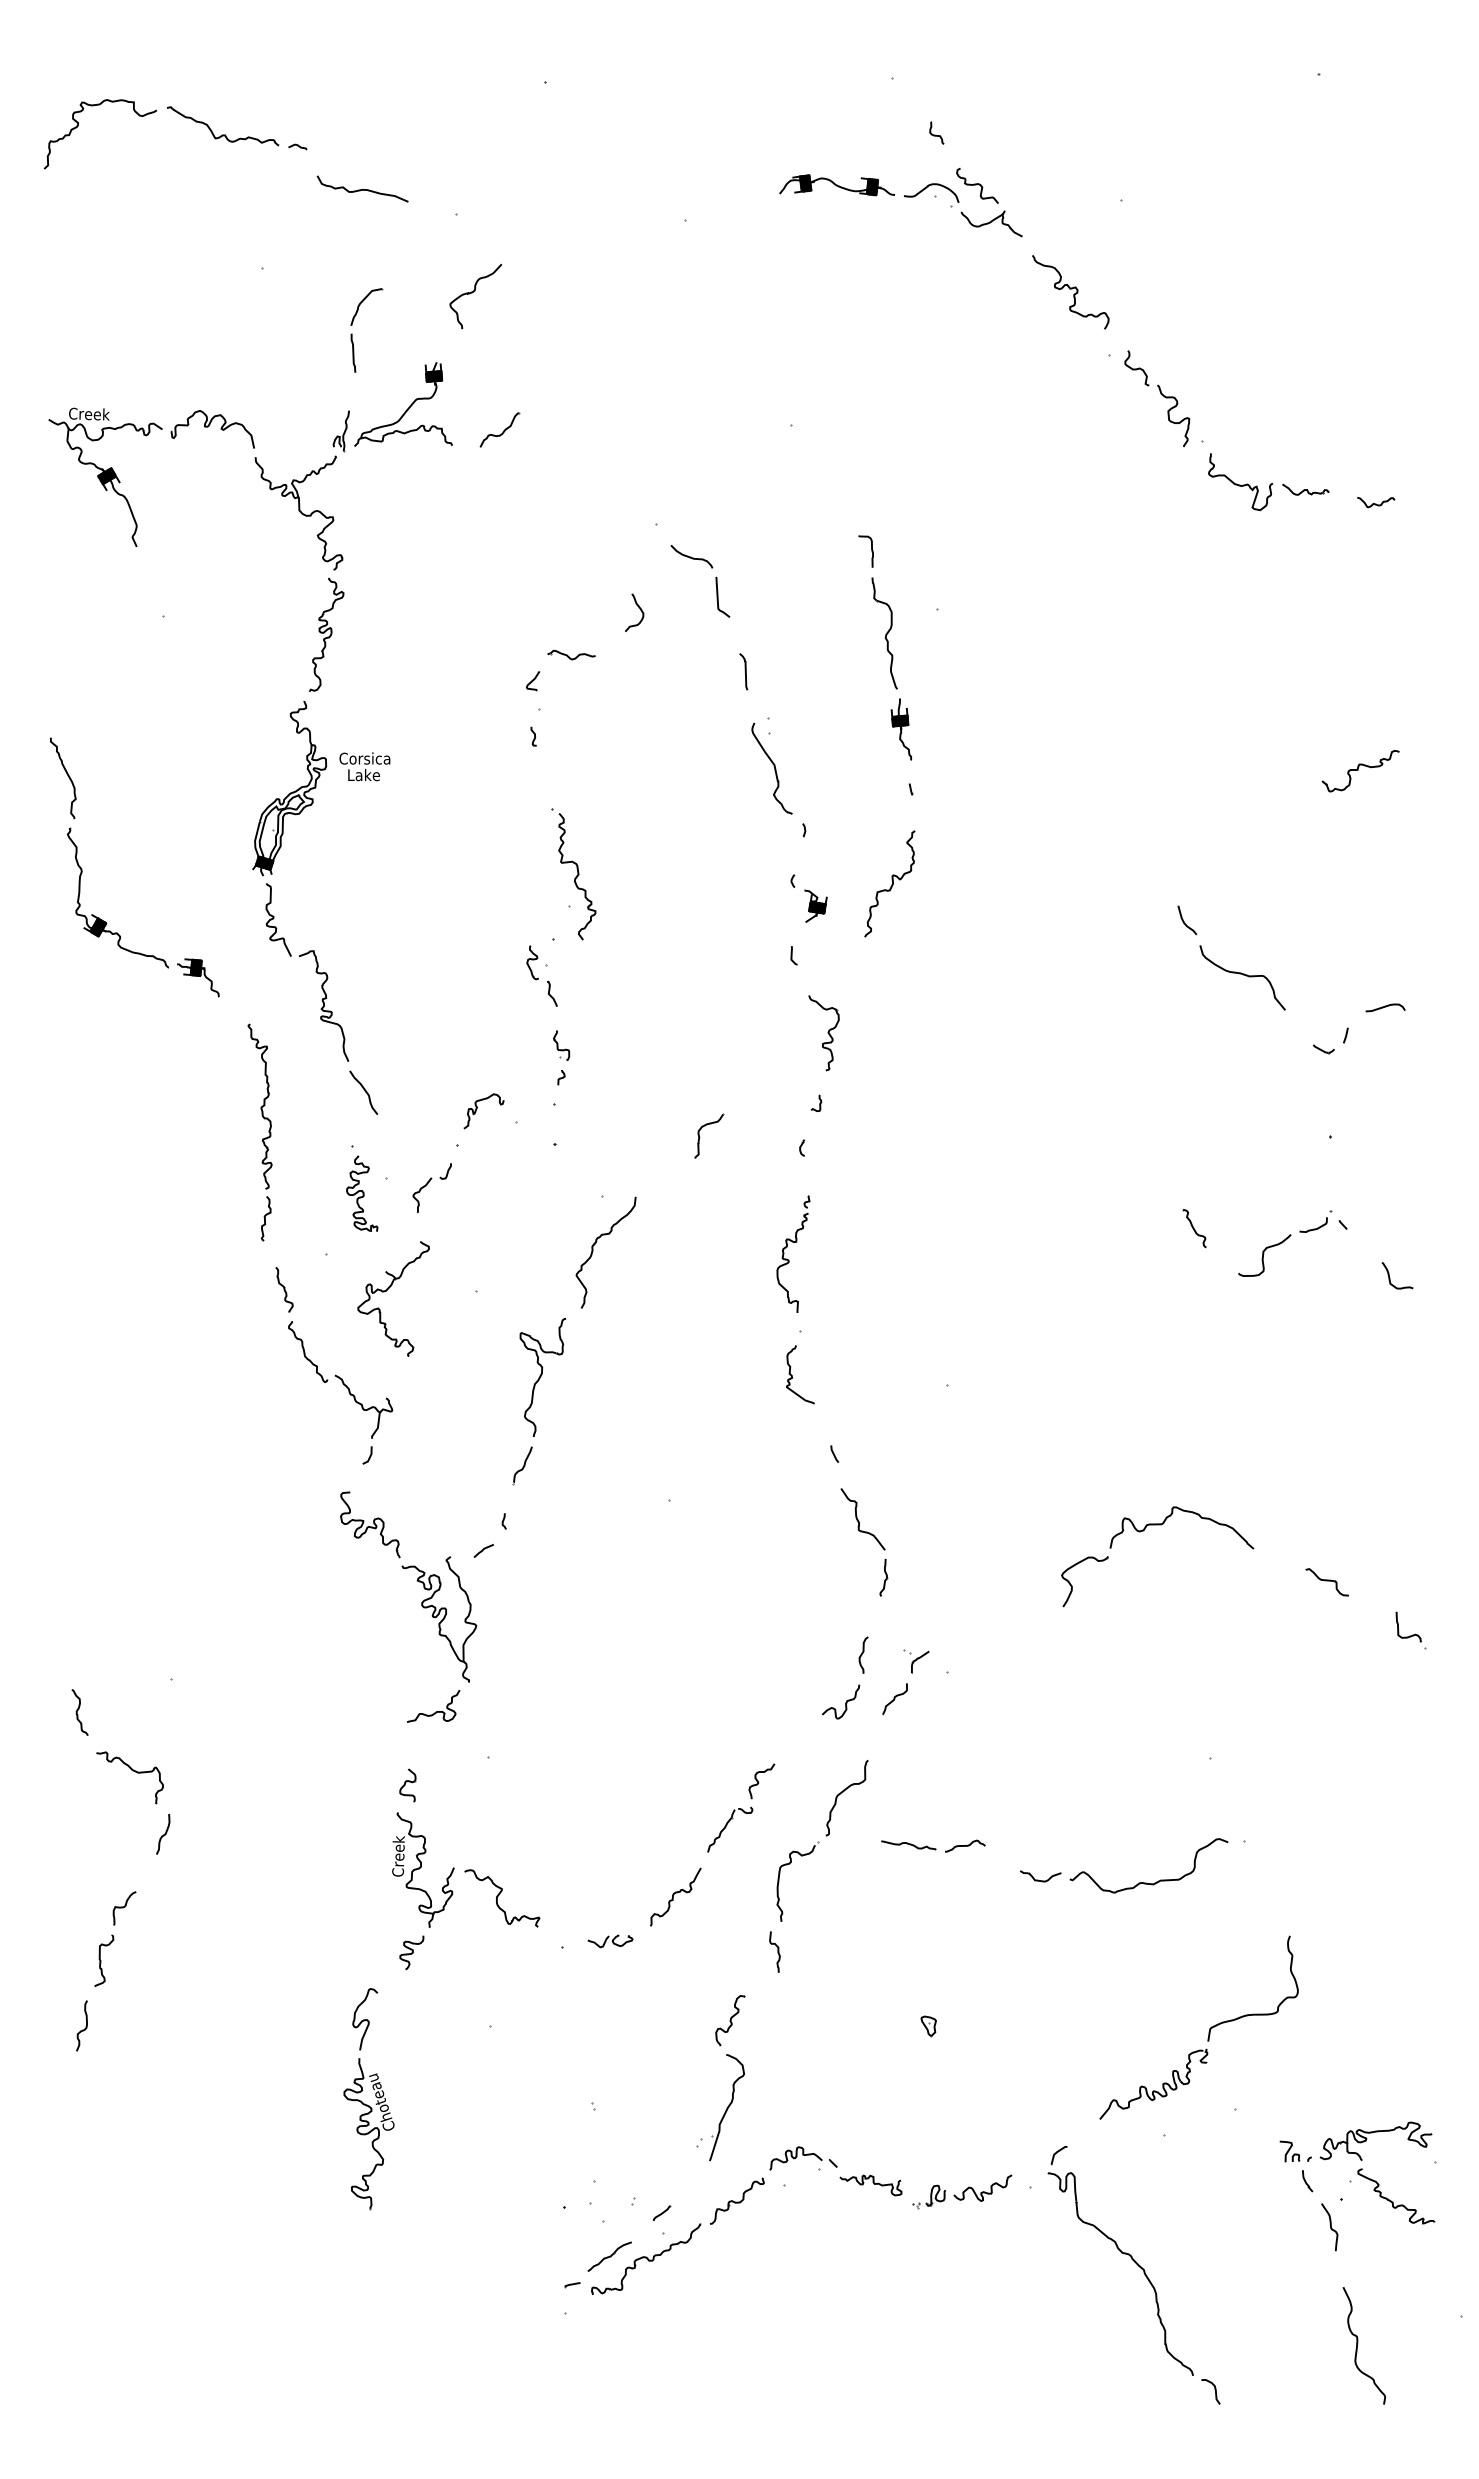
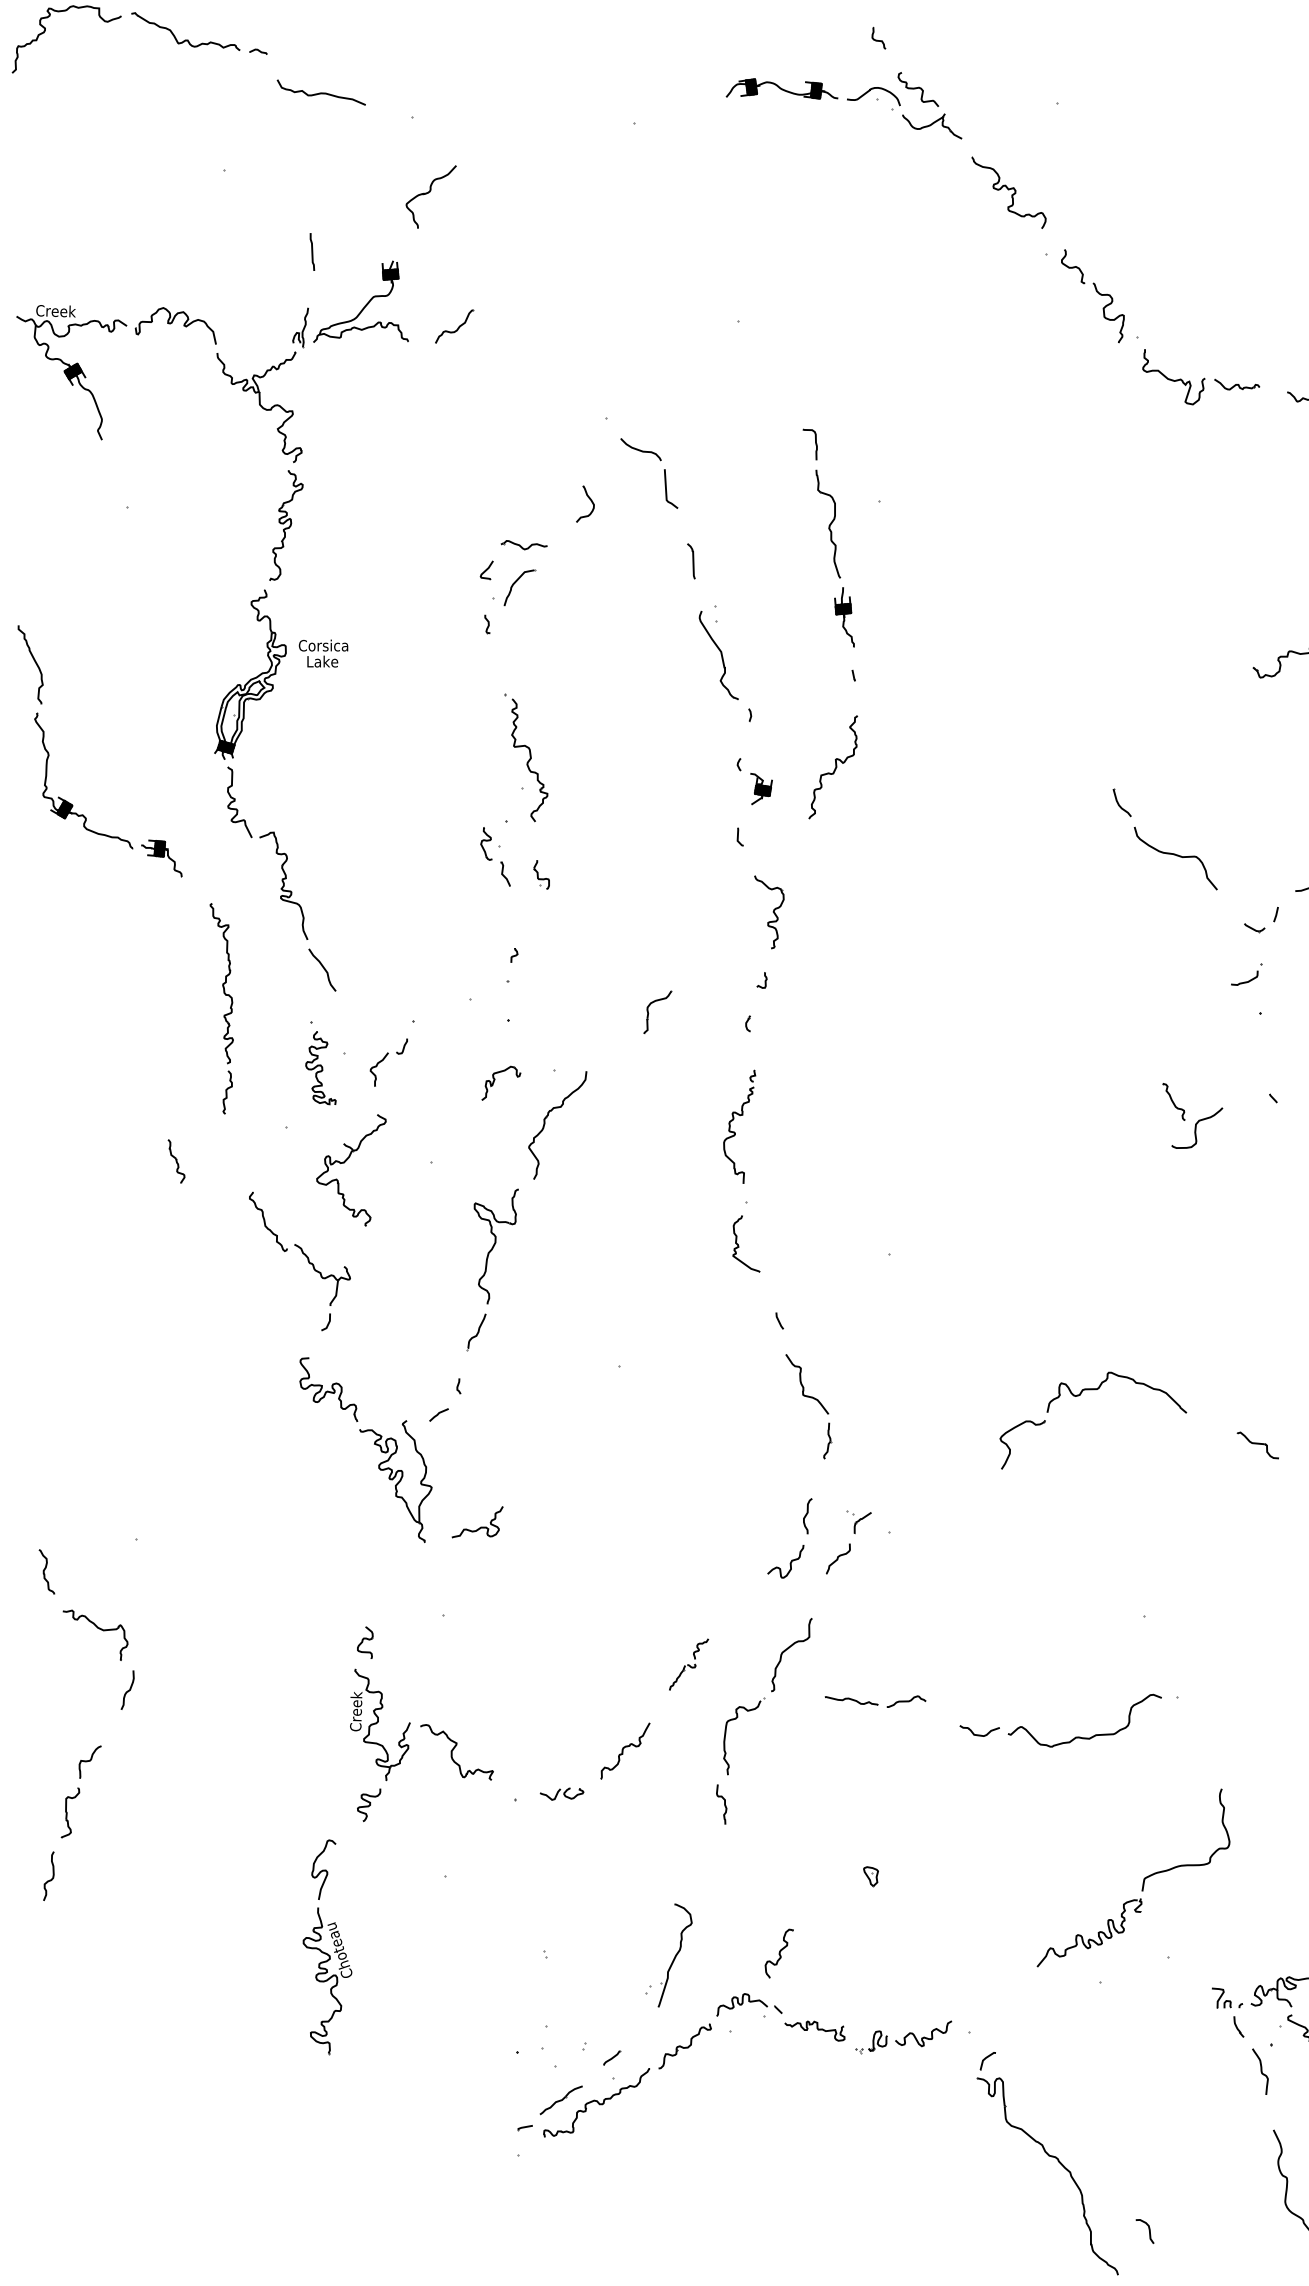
part: (366, 306) -> (519, 587), moved
part: (561, 1045) -> (541, 874), moved
part: (477, 1109) -> (495, 1081), moved
part: (1317, 1227) -> (1248, 980), moved
part: (1194, 1228) -> (1173, 1101), moved
part: (284, 1289) -> (176, 1161), moved
curve: (435, 1711) -> (479, 1527), moved
part: (741, 1807) -> (689, 1664), size x0.6
part: (730, 2020) -> (779, 1953), moved
part: (1121, 2253) -> (1048, 2156), moved

